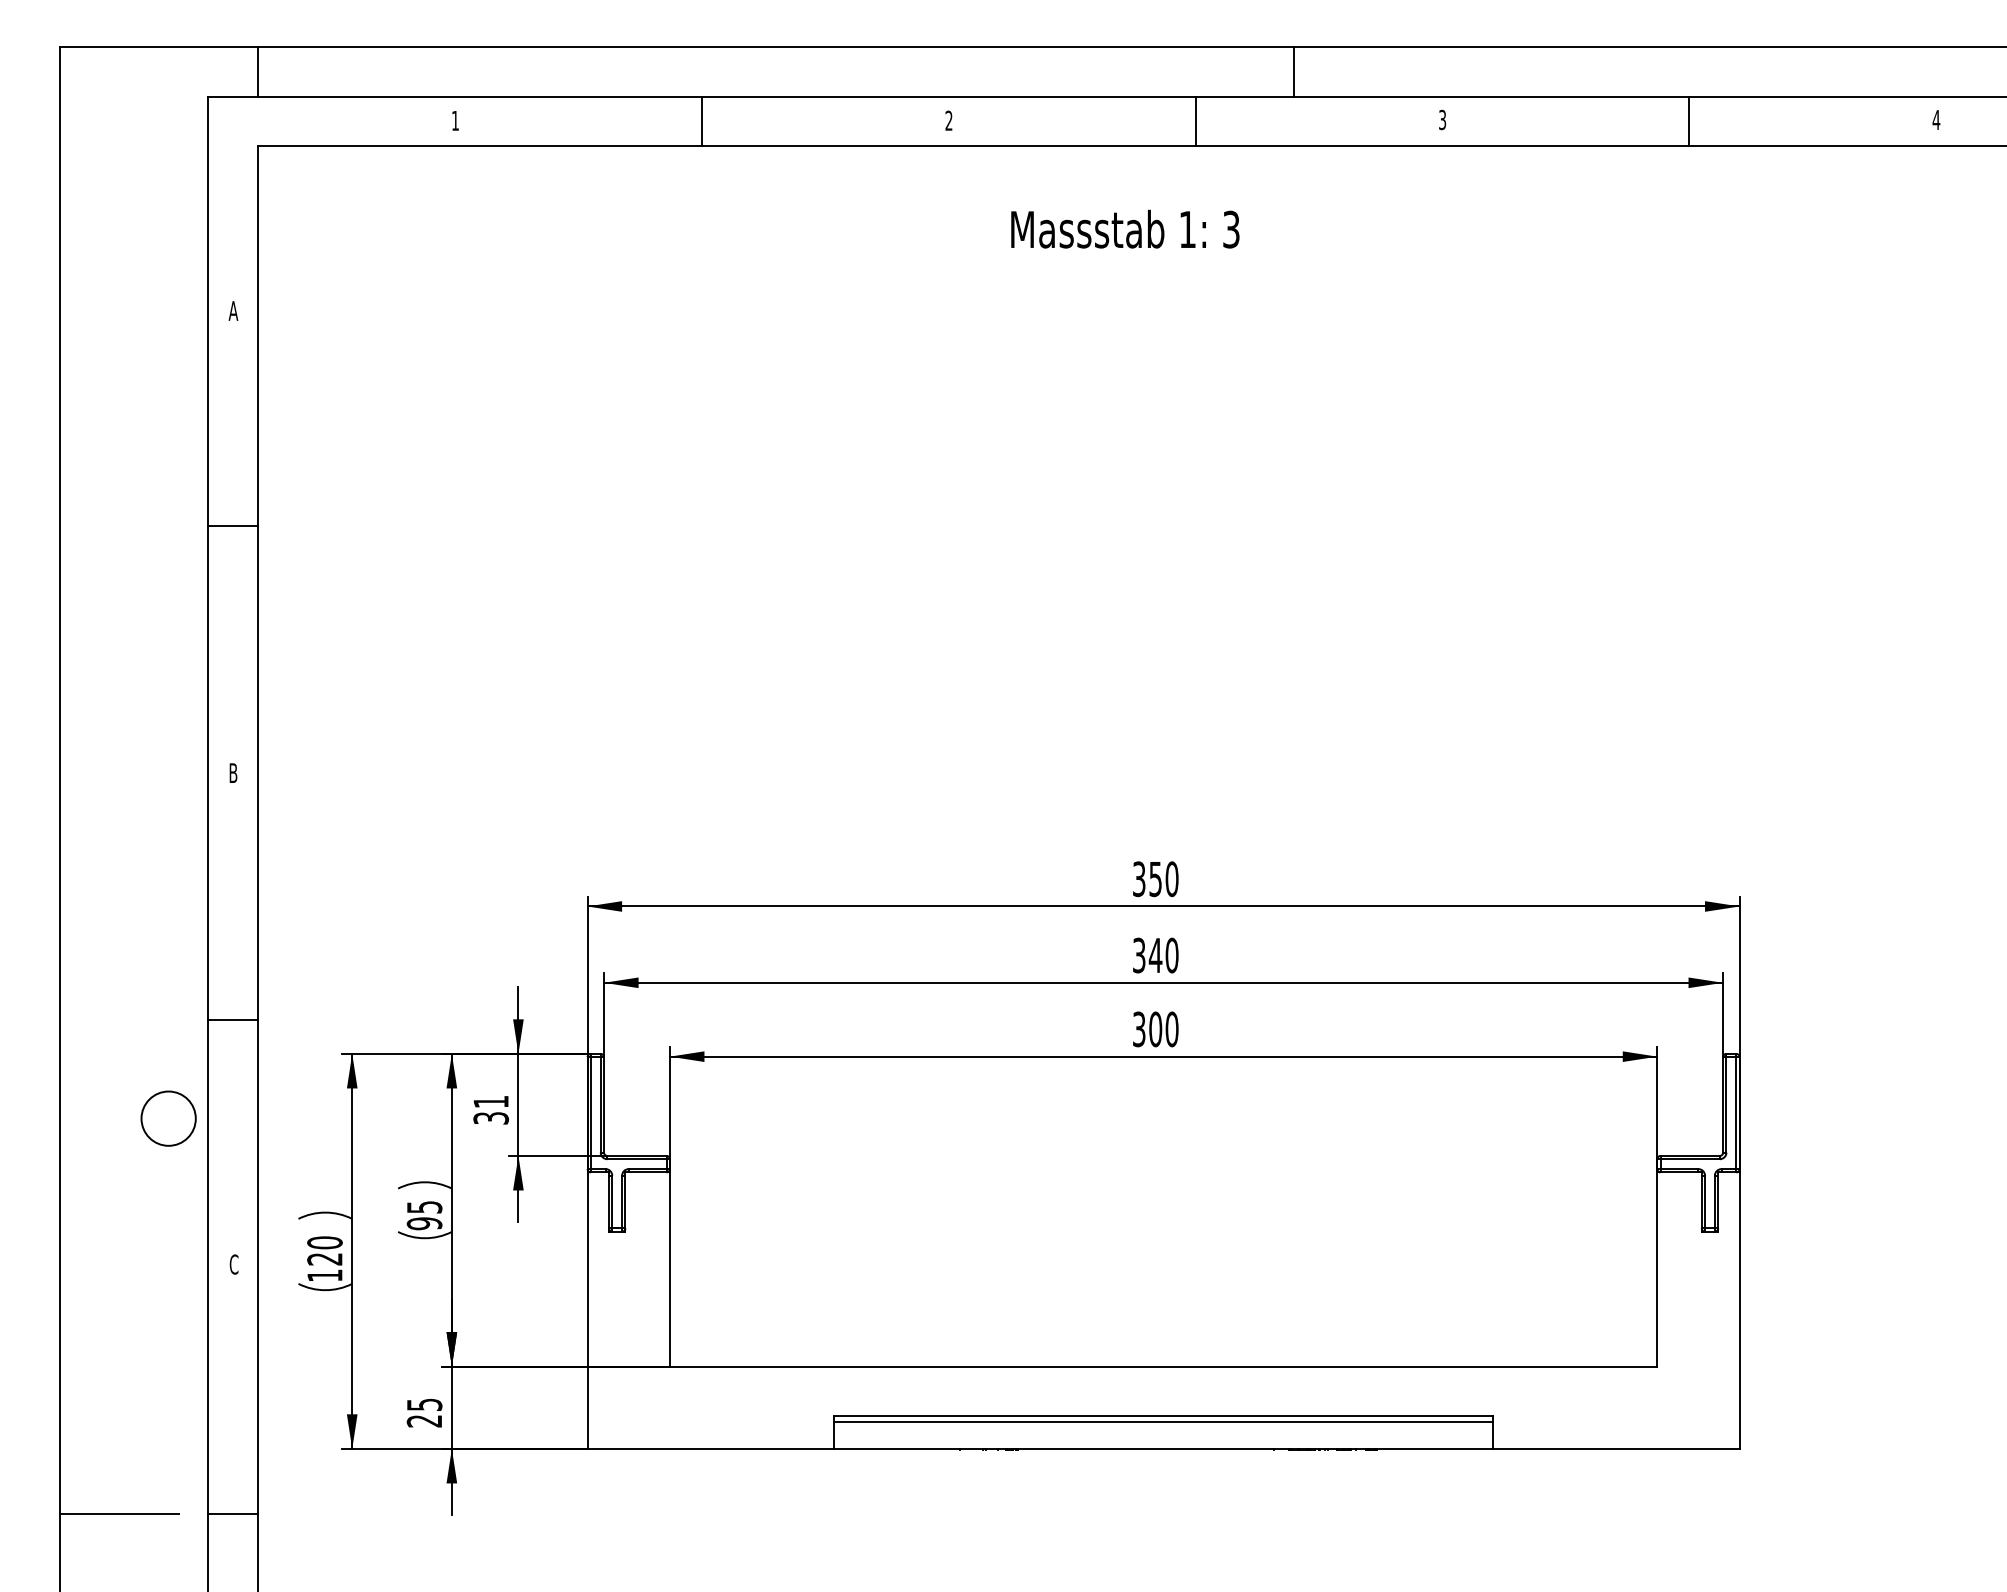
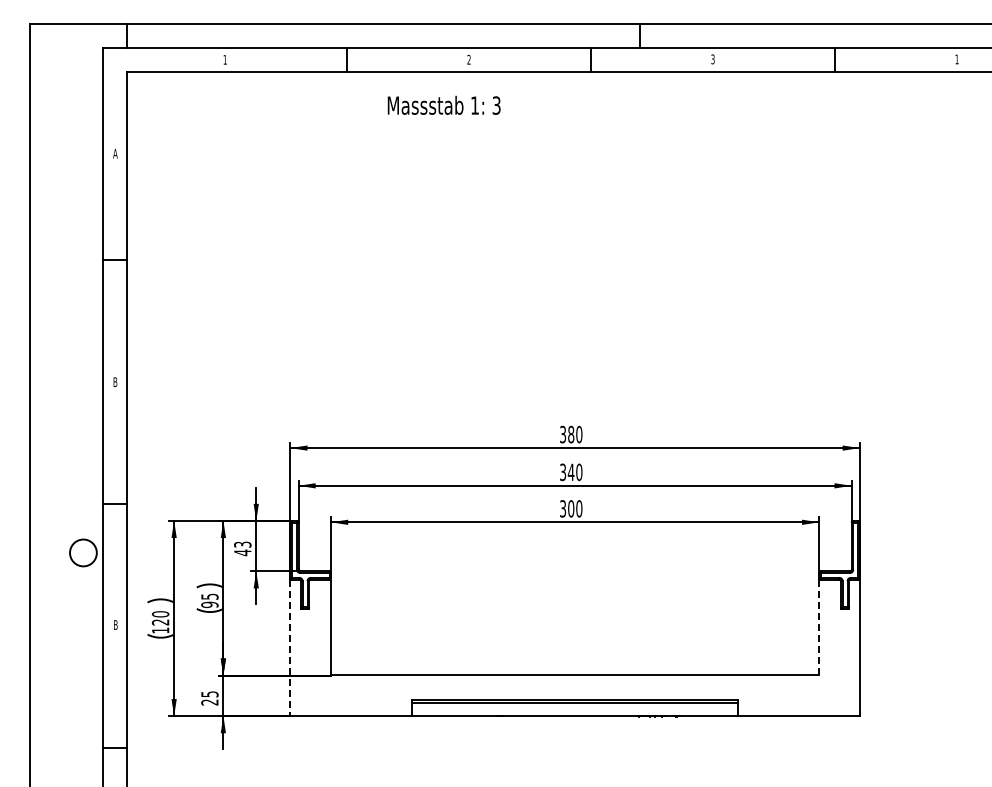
text: (1935, 120) -> (956, 59), 4 -> 1
text: (1123, 227) -> (443, 104), moved
text: (1156, 878) -> (571, 434), 350 -> 380
text: (490, 1109) -> (242, 548), 31 -> 43
text: (233, 1263) -> (115, 624), C -> B
line: (1658, 1269) -> (819, 627), solid -> dashed
line: (587, 1311) -> (290, 648), solid -> dashed
line: (118, 1514) -> (58, 748), removed

